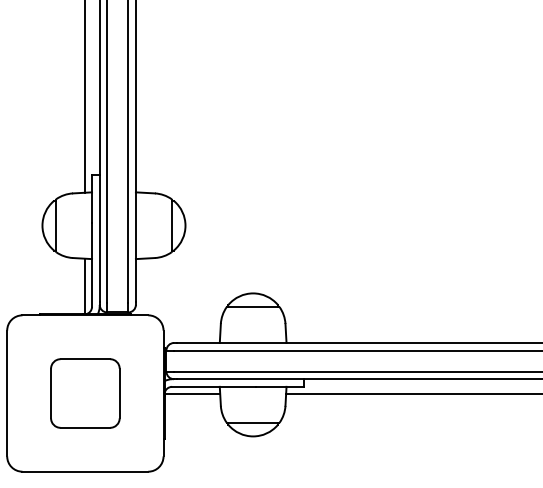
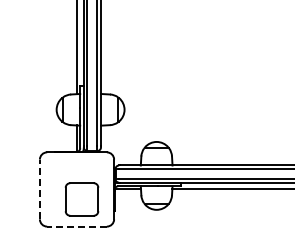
line: (6, 393) -> (39, 189), solid -> dashed
part: (84, 393) -> (81, 199), moved
line: (86, 471) -> (77, 226), solid -> dashed

